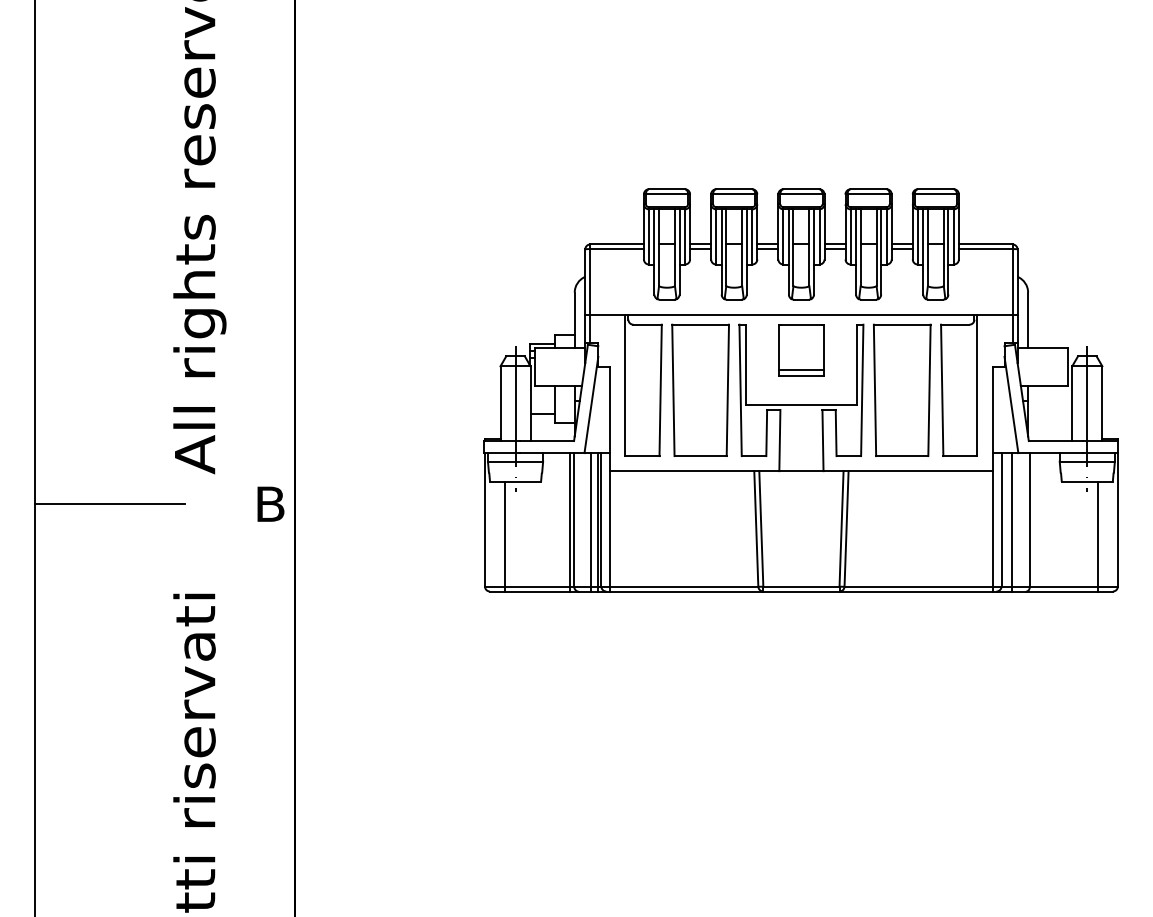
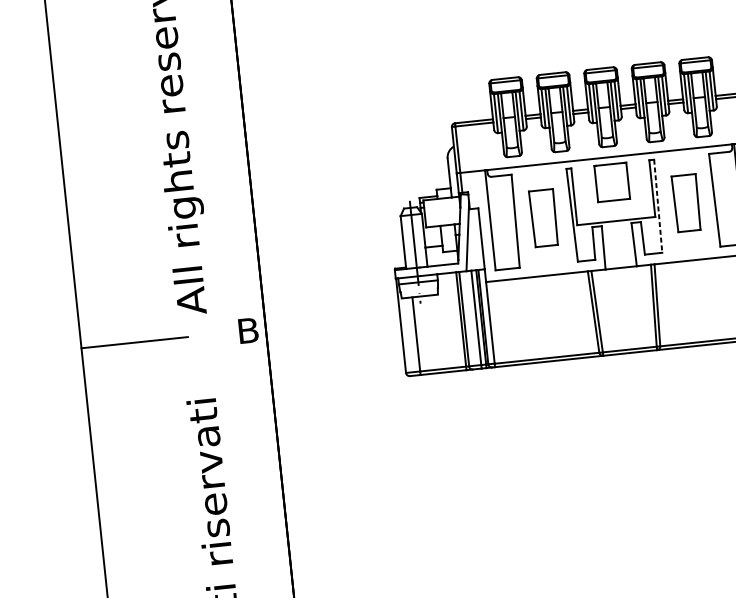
line: (801, 369) -> (613, 196), removed
part: (700, 389) -> (543, 217), size x0.6
part: (902, 389) -> (686, 202), size x0.6
line: (862, 390) -> (658, 206), solid -> dashed

